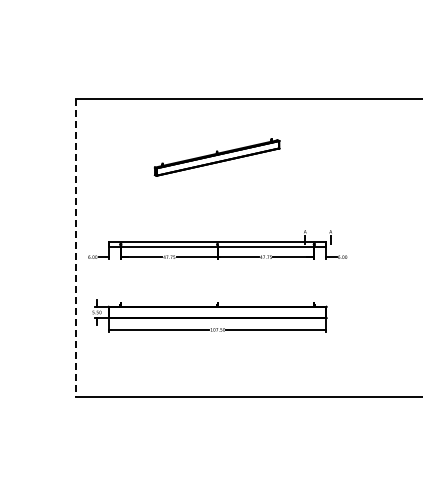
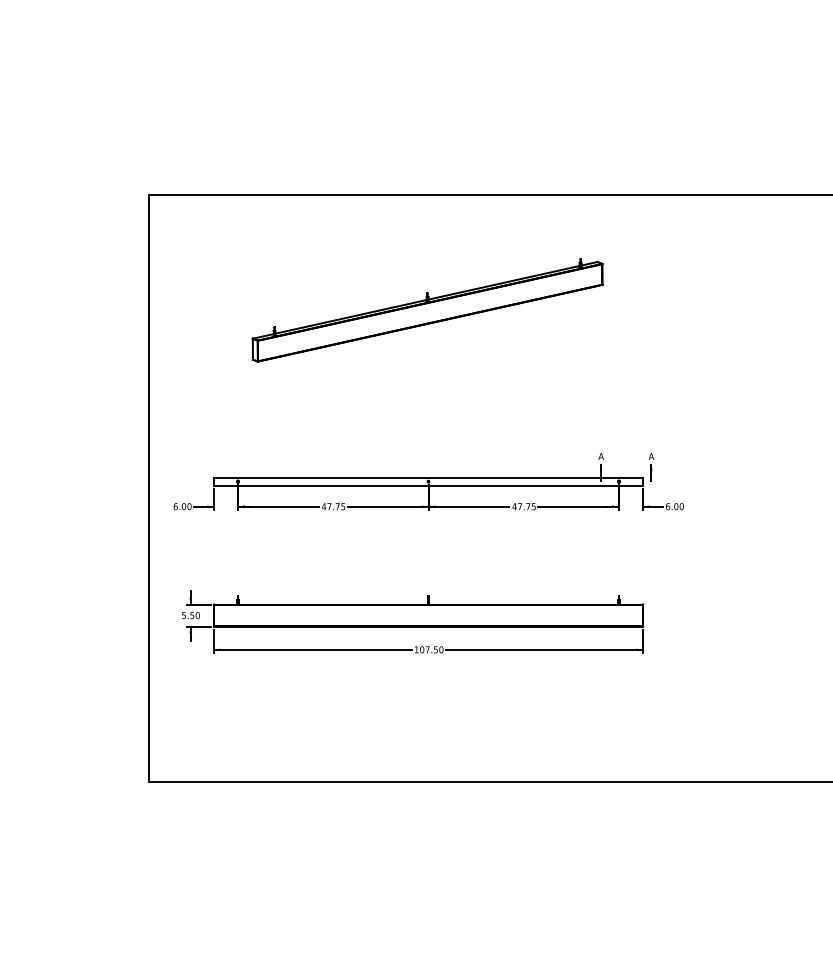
part: (216, 157) -> (426, 310), size x1.43
line: (75, 247) -> (148, 487), dashed -> solid

